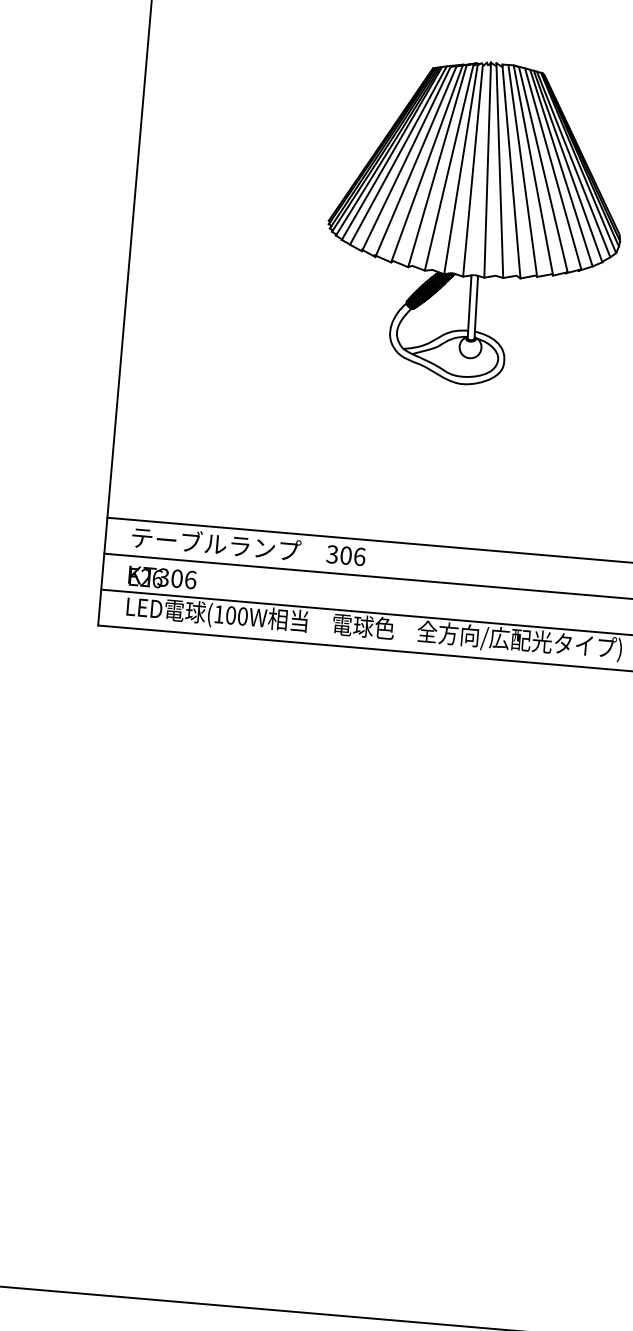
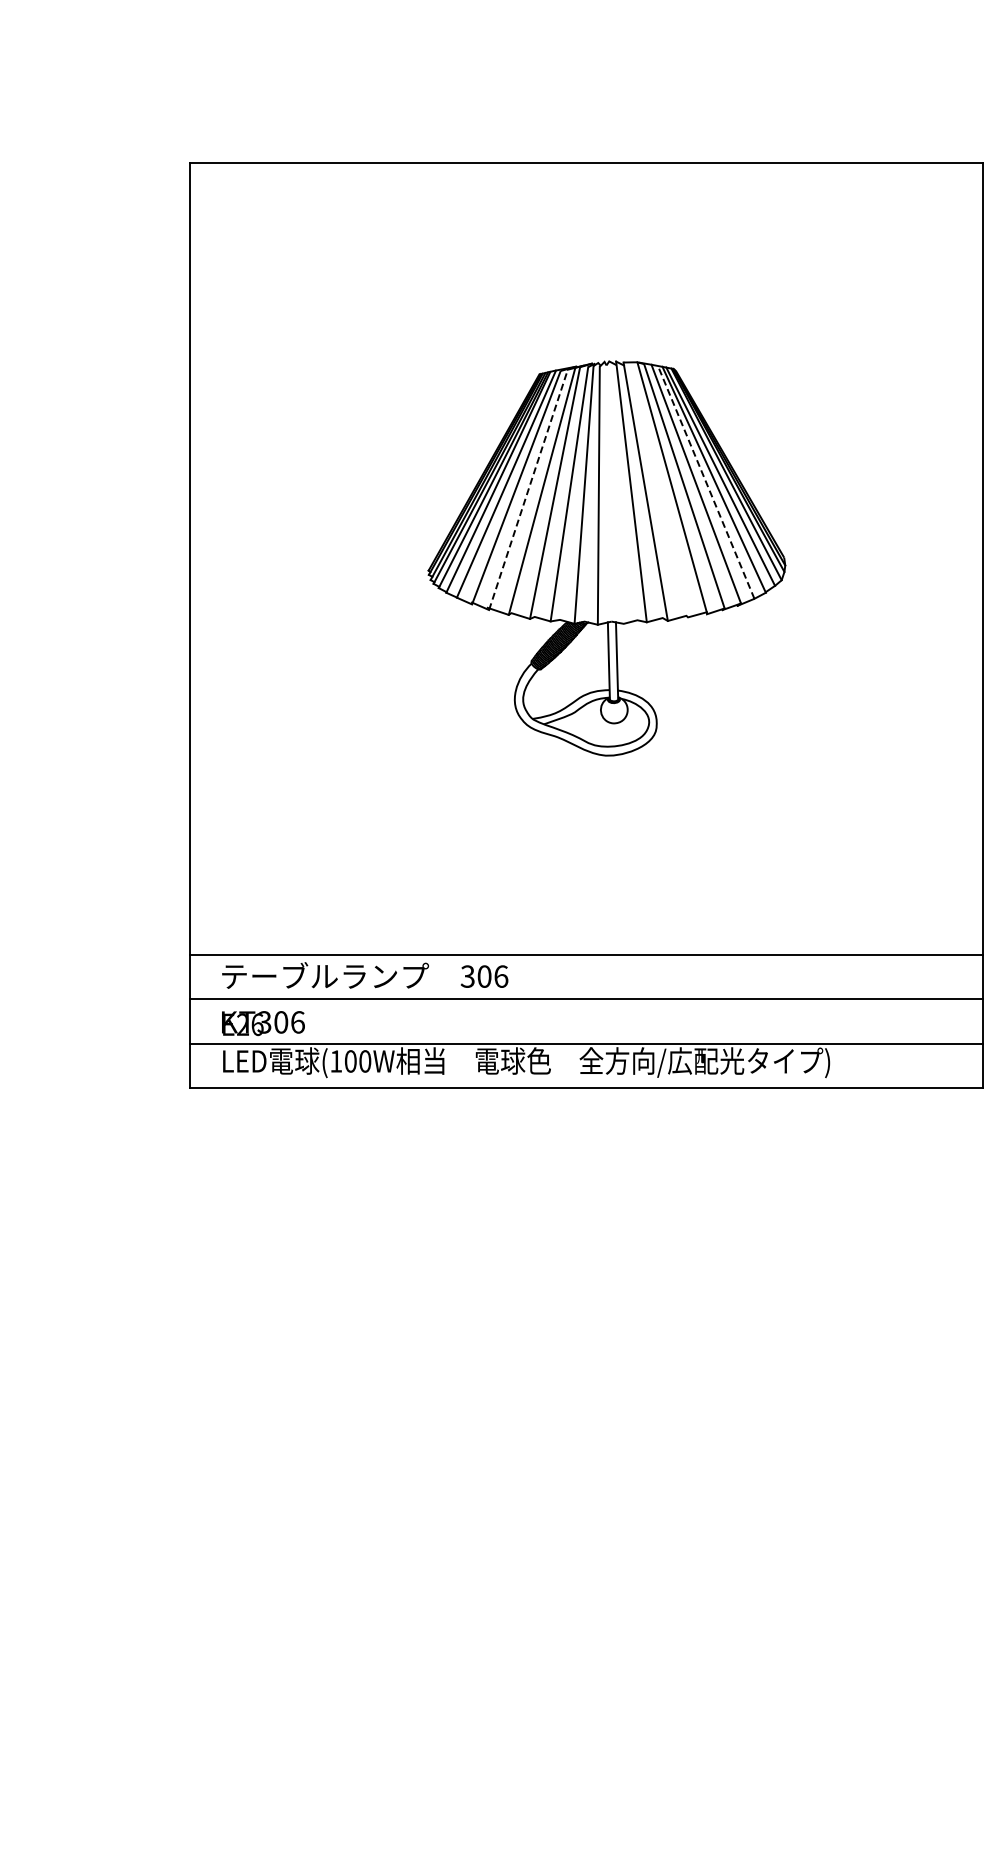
line: (416, 161) -> (528, 489), solid -> dashed
line: (561, 168) -> (706, 482), solid -> dashed
line: (487, 170) -> (616, 492), removed
line: (522, 170) -> (659, 489), removed

